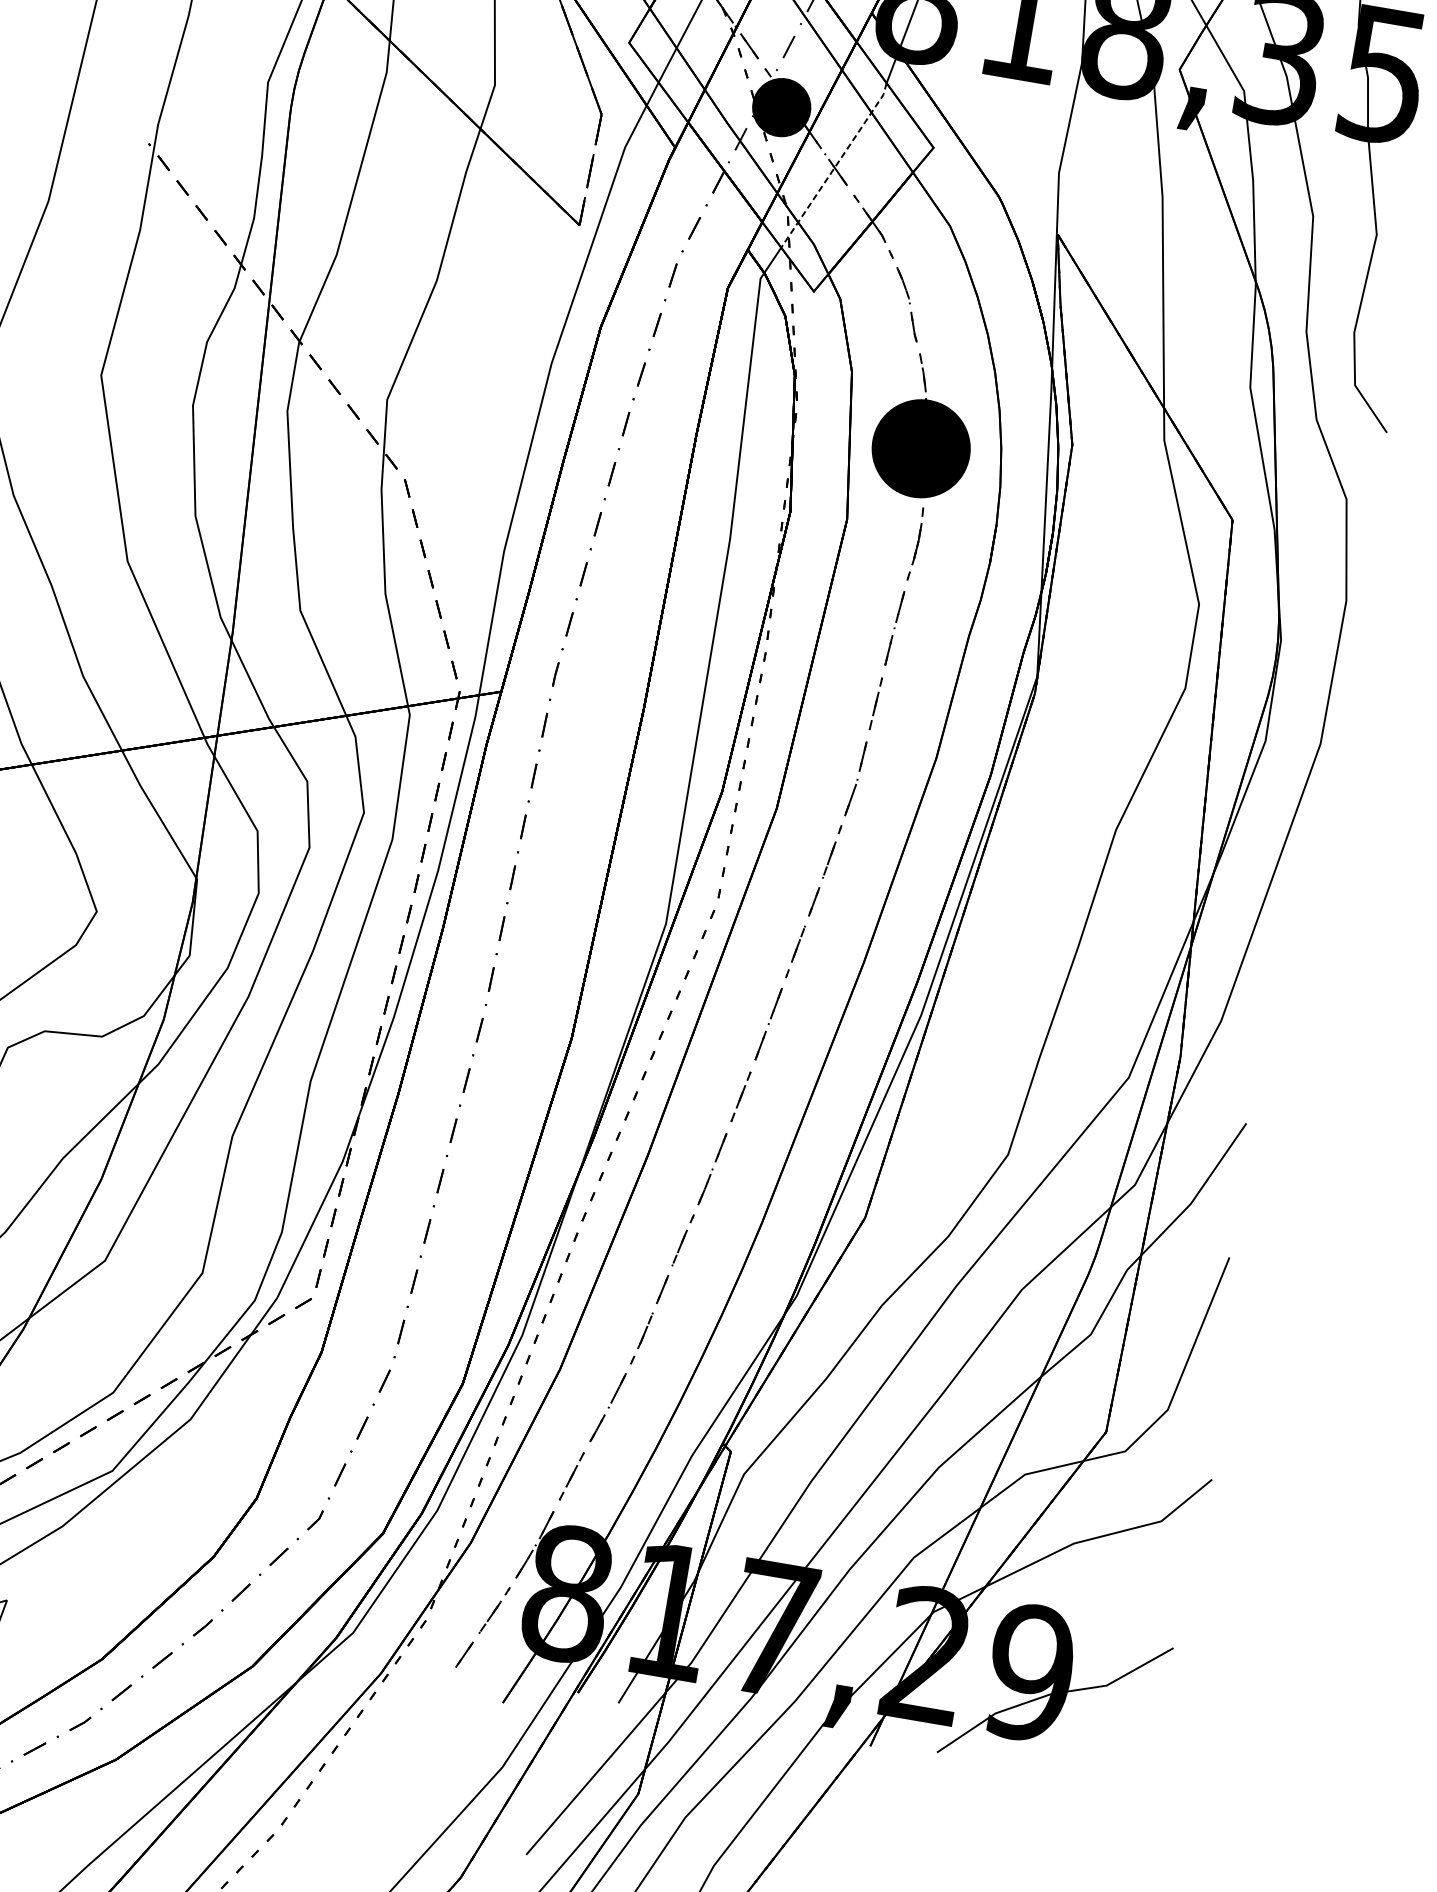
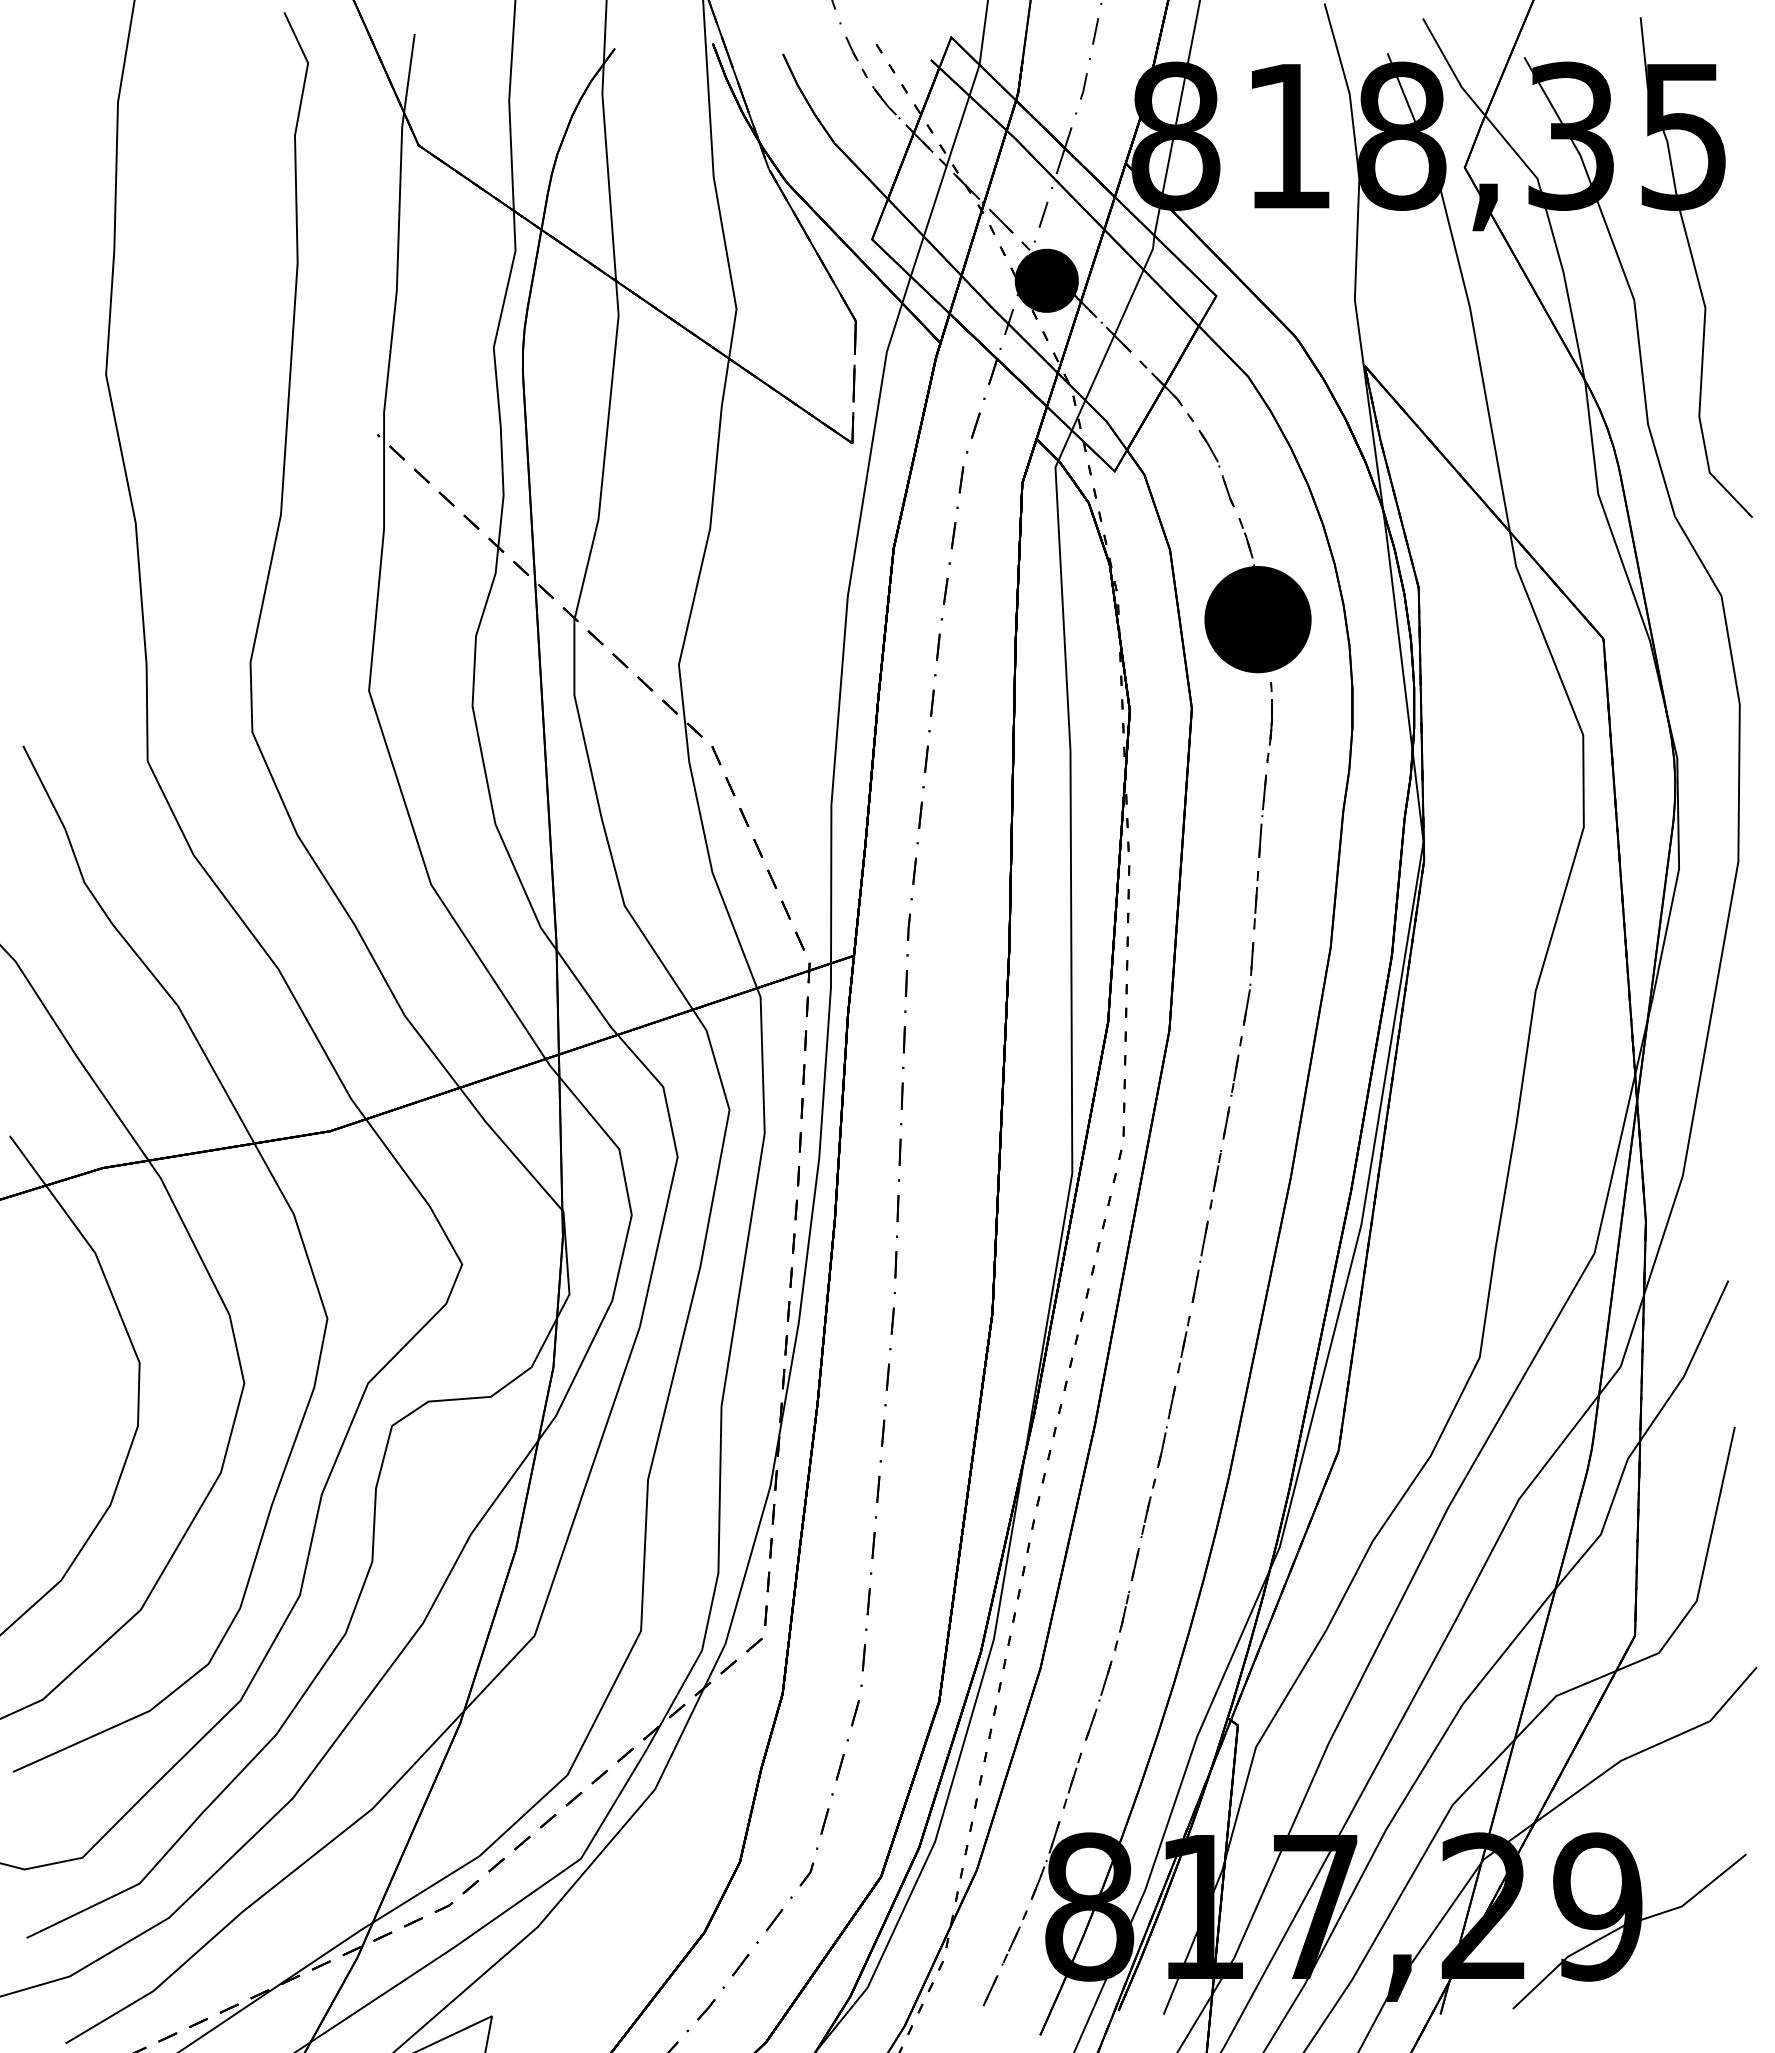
line: (836, 165) -> (1115, 332), dashed -> solid

